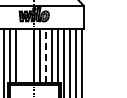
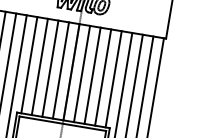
line: (22, 55) -> (50, 67), added
line: (28, 55) -> (61, 69), added
line: (46, 55) -> (93, 74), dashed -> solid

